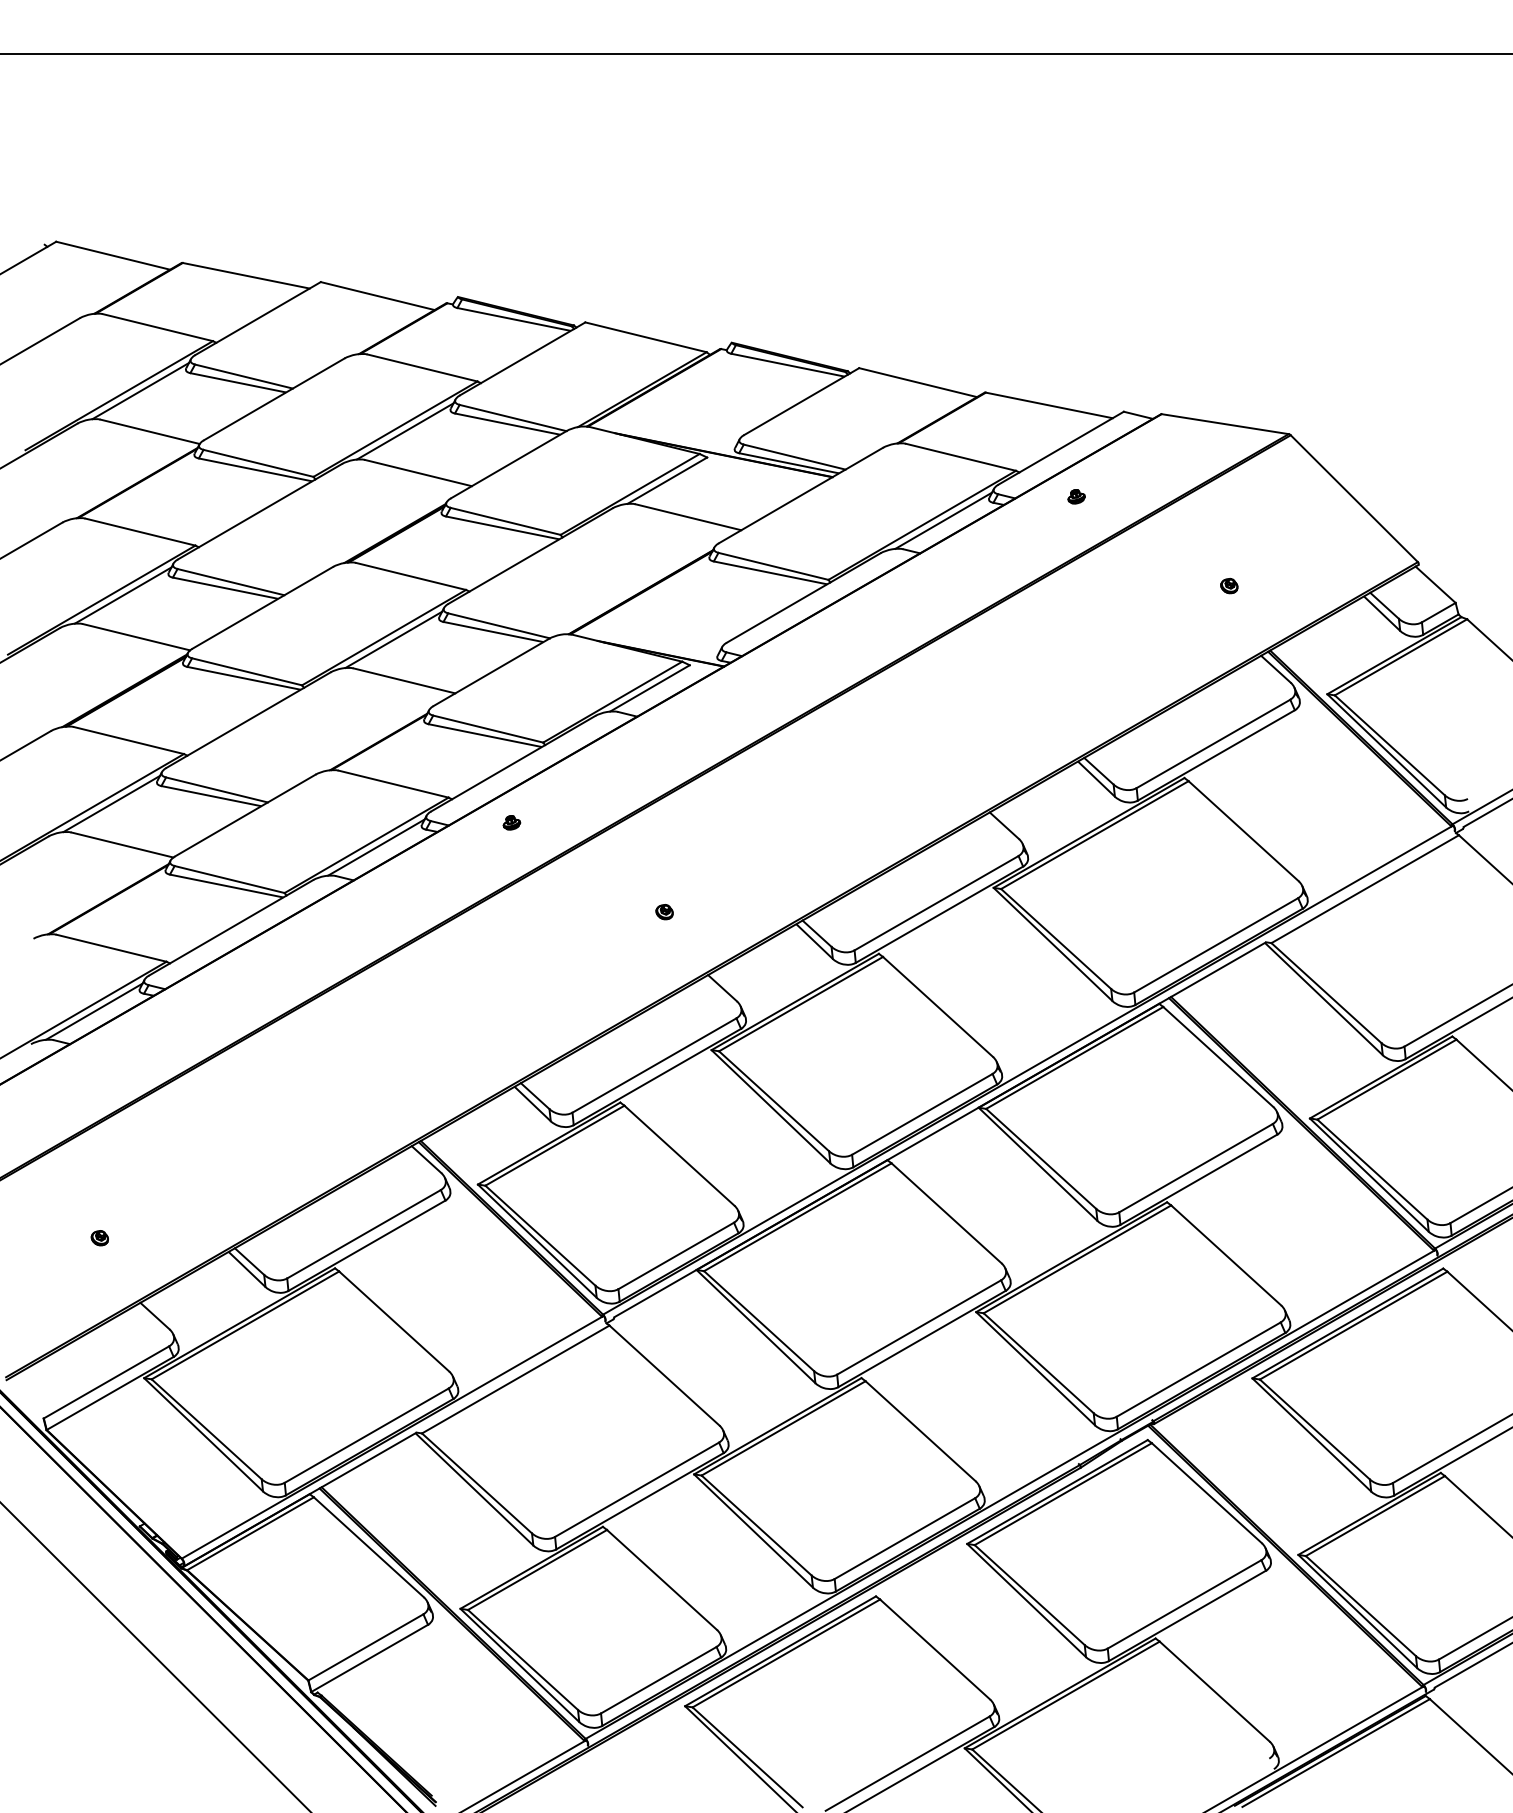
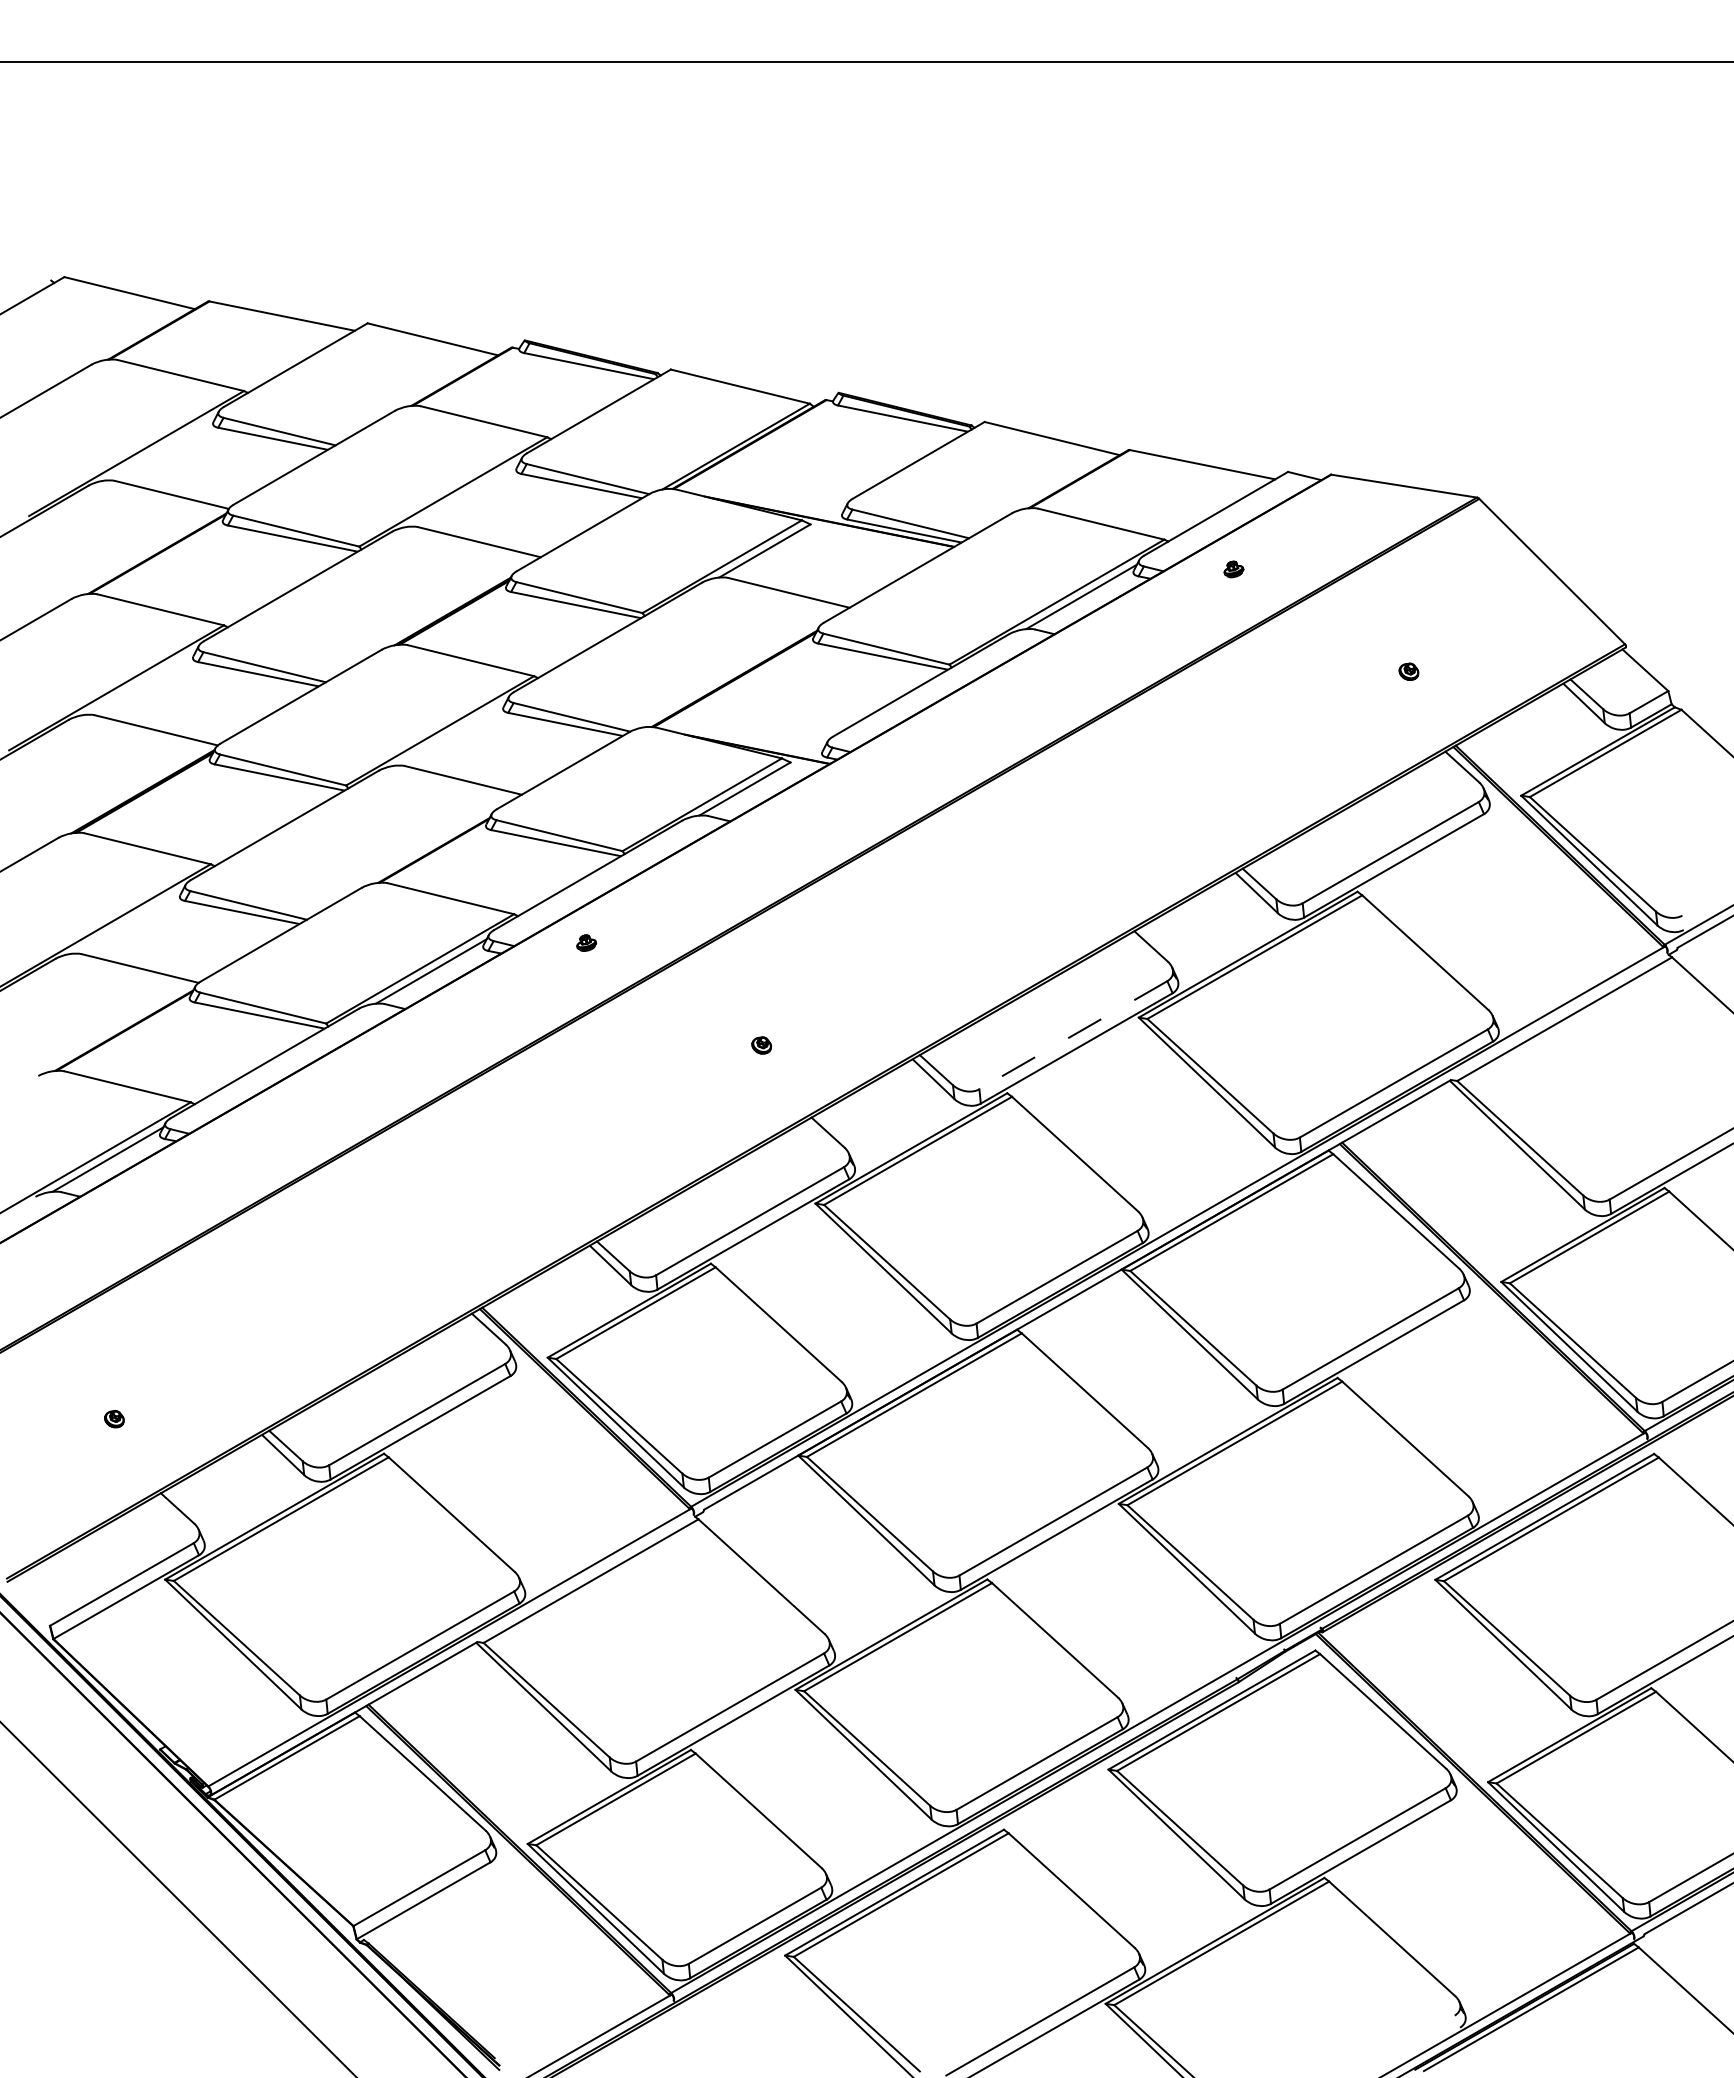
line: (140, 391) -> (160, 448), removed
line: (405, 431) -> (464, 494), removed
line: (122, 595) -> (140, 682), removed
line: (393, 639) -> (450, 733), removed
line: (111, 803) -> (127, 921), removed
line: (935, 903) -> (1072, 1035), solid -> dashed

